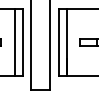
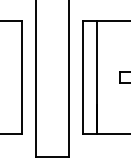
line: (14, 42) -> (8, 76), removed

